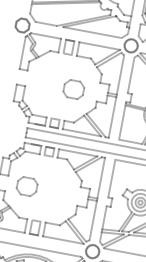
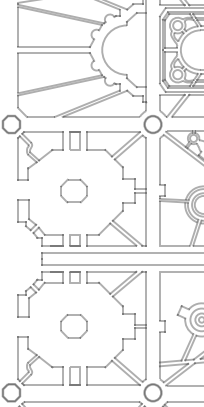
part: (73, 89) -> (73, 190), moved
part: (26, 186) -> (73, 326), moved

